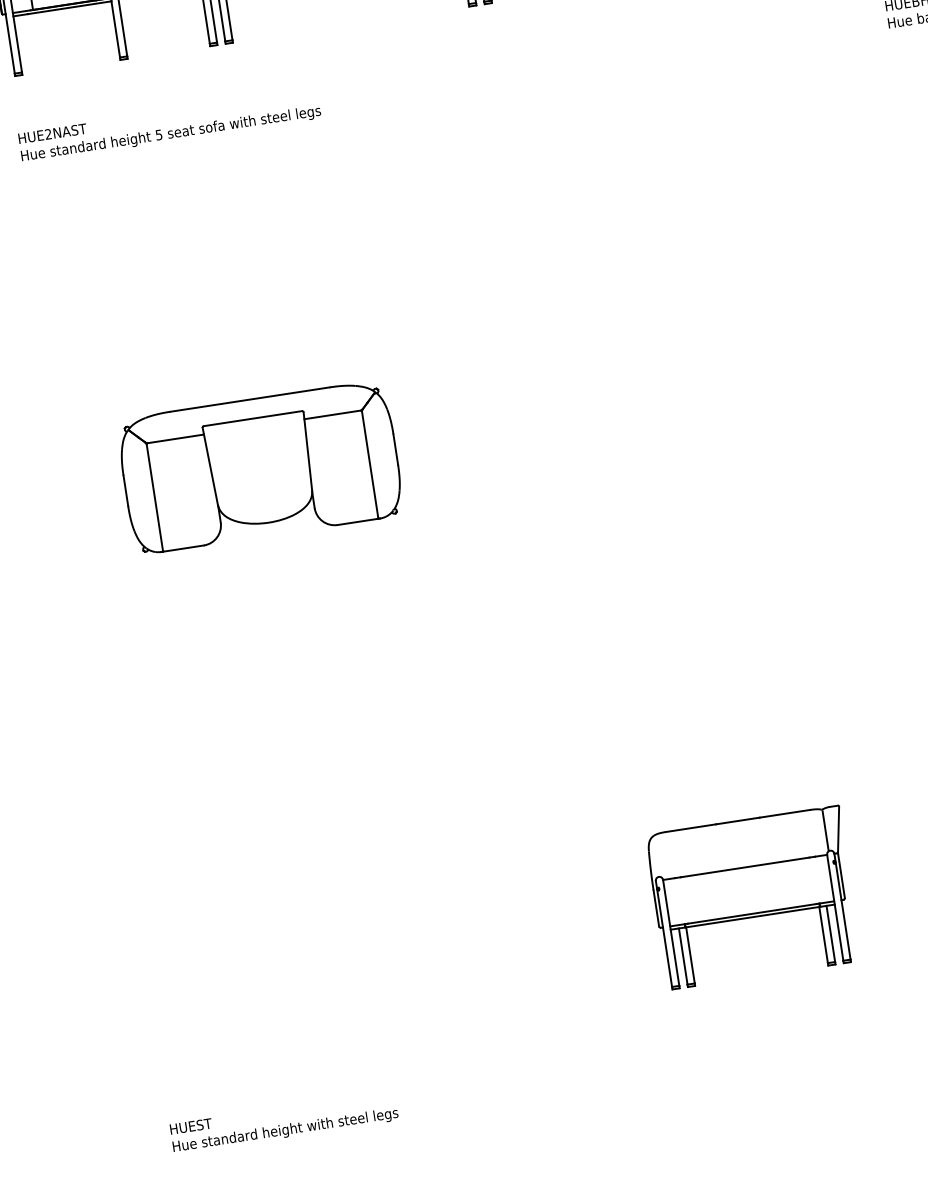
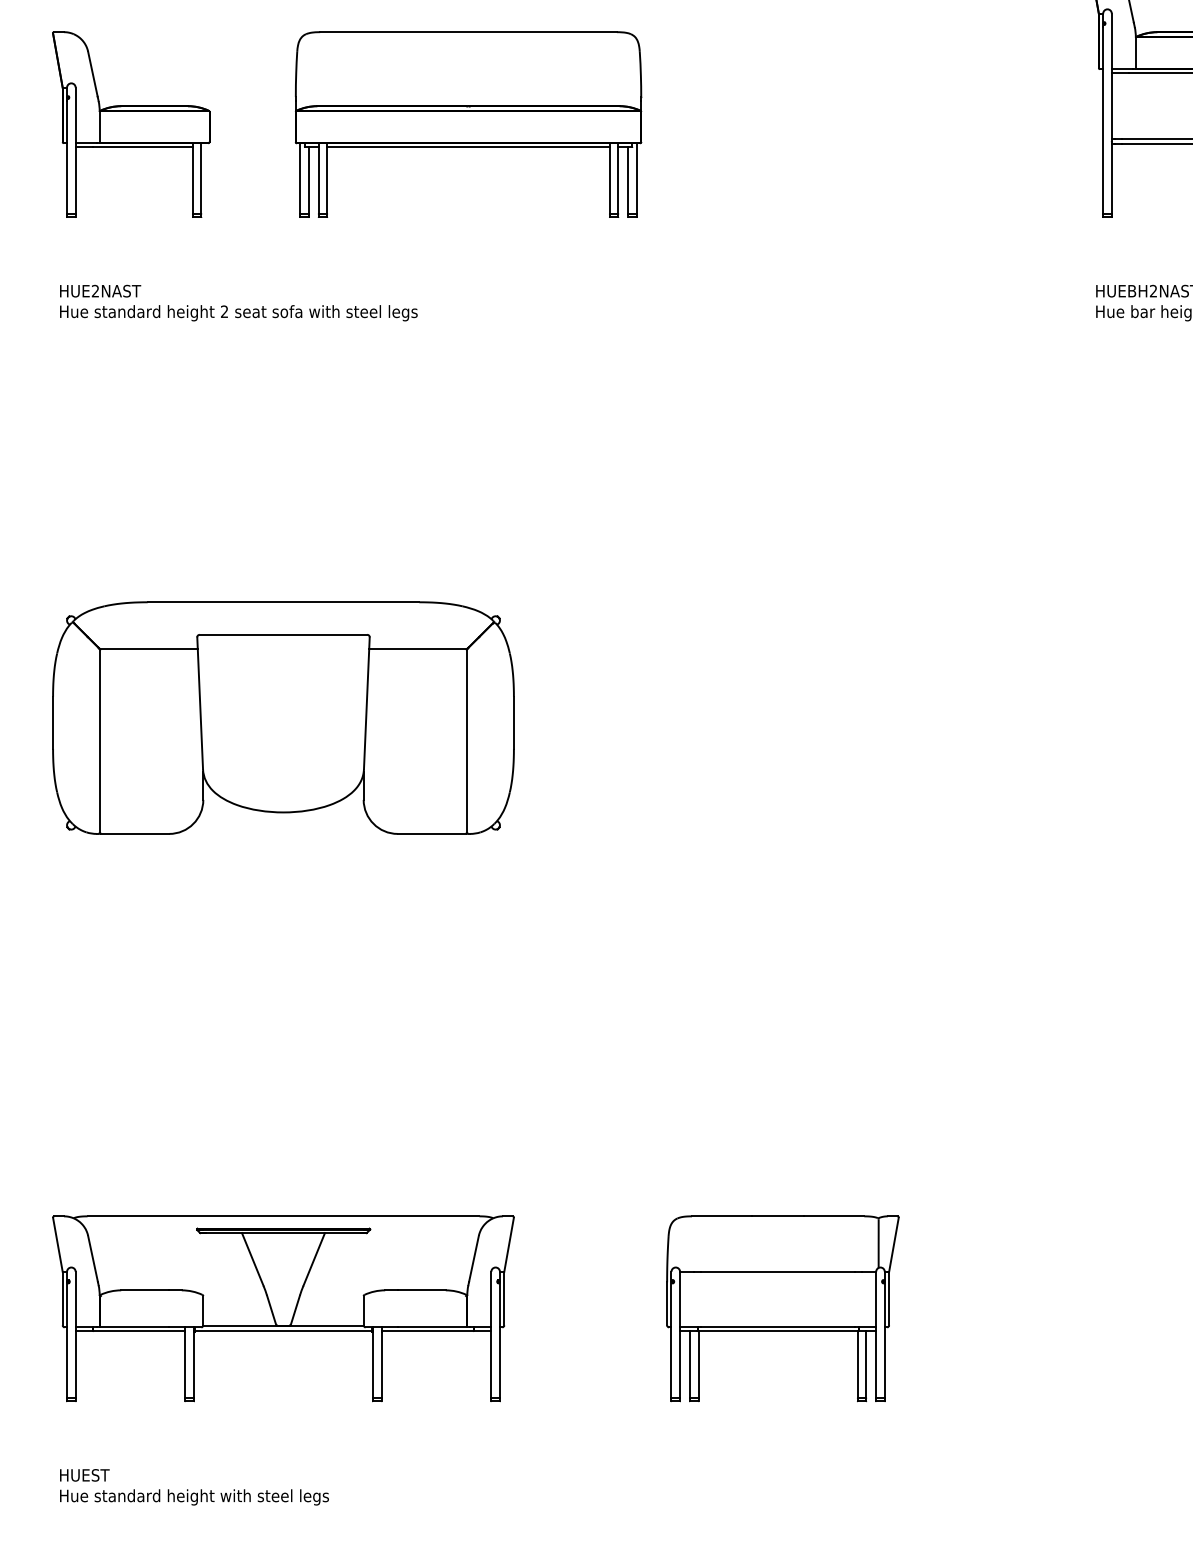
text: (158, 134) -> (224, 311), 5 -> 2
part: (260, 466) -> (283, 717), size x1.43
part: (335, 961) -> (283, 1308), added

